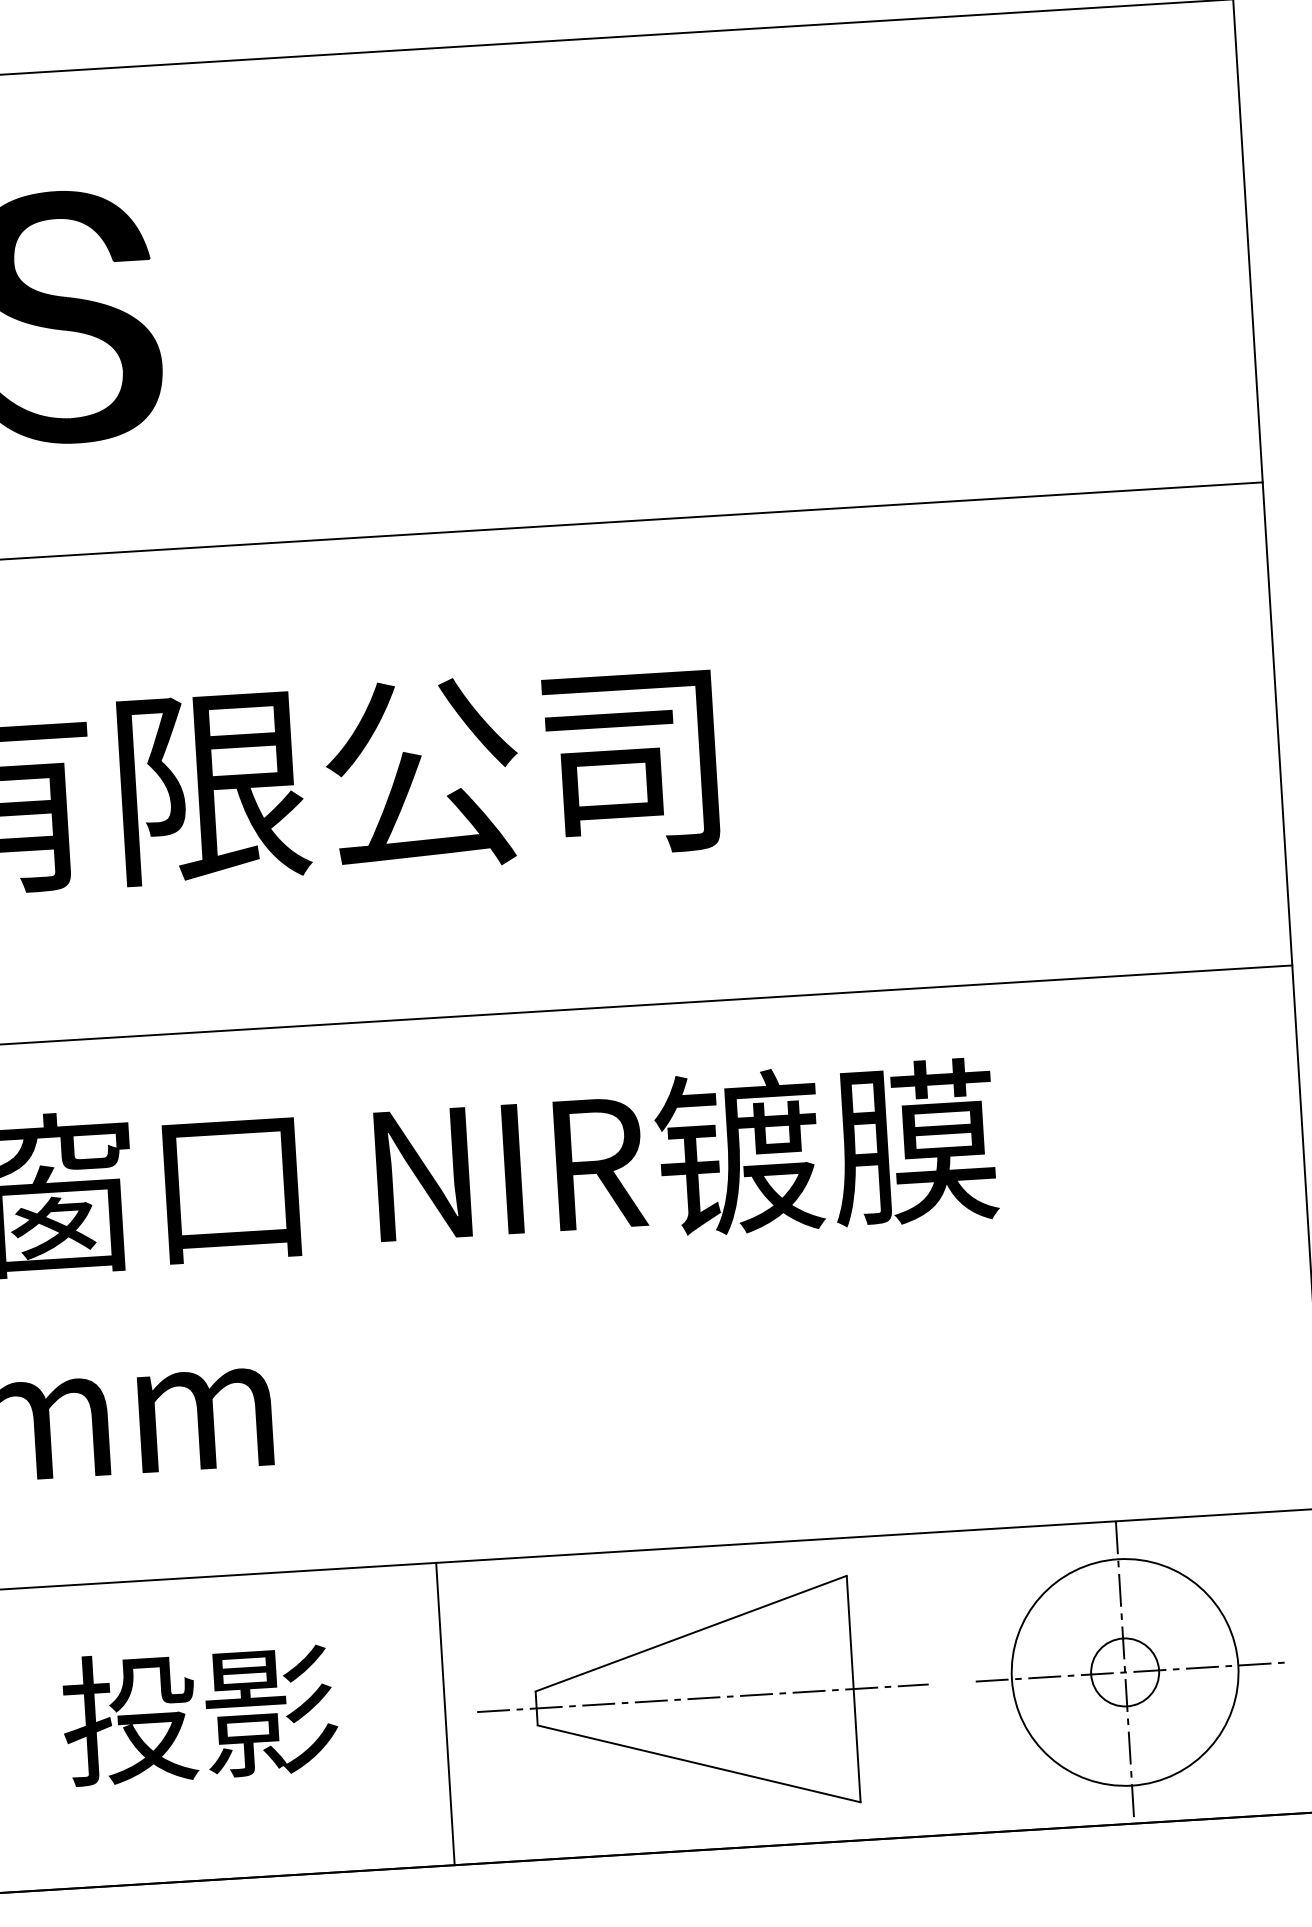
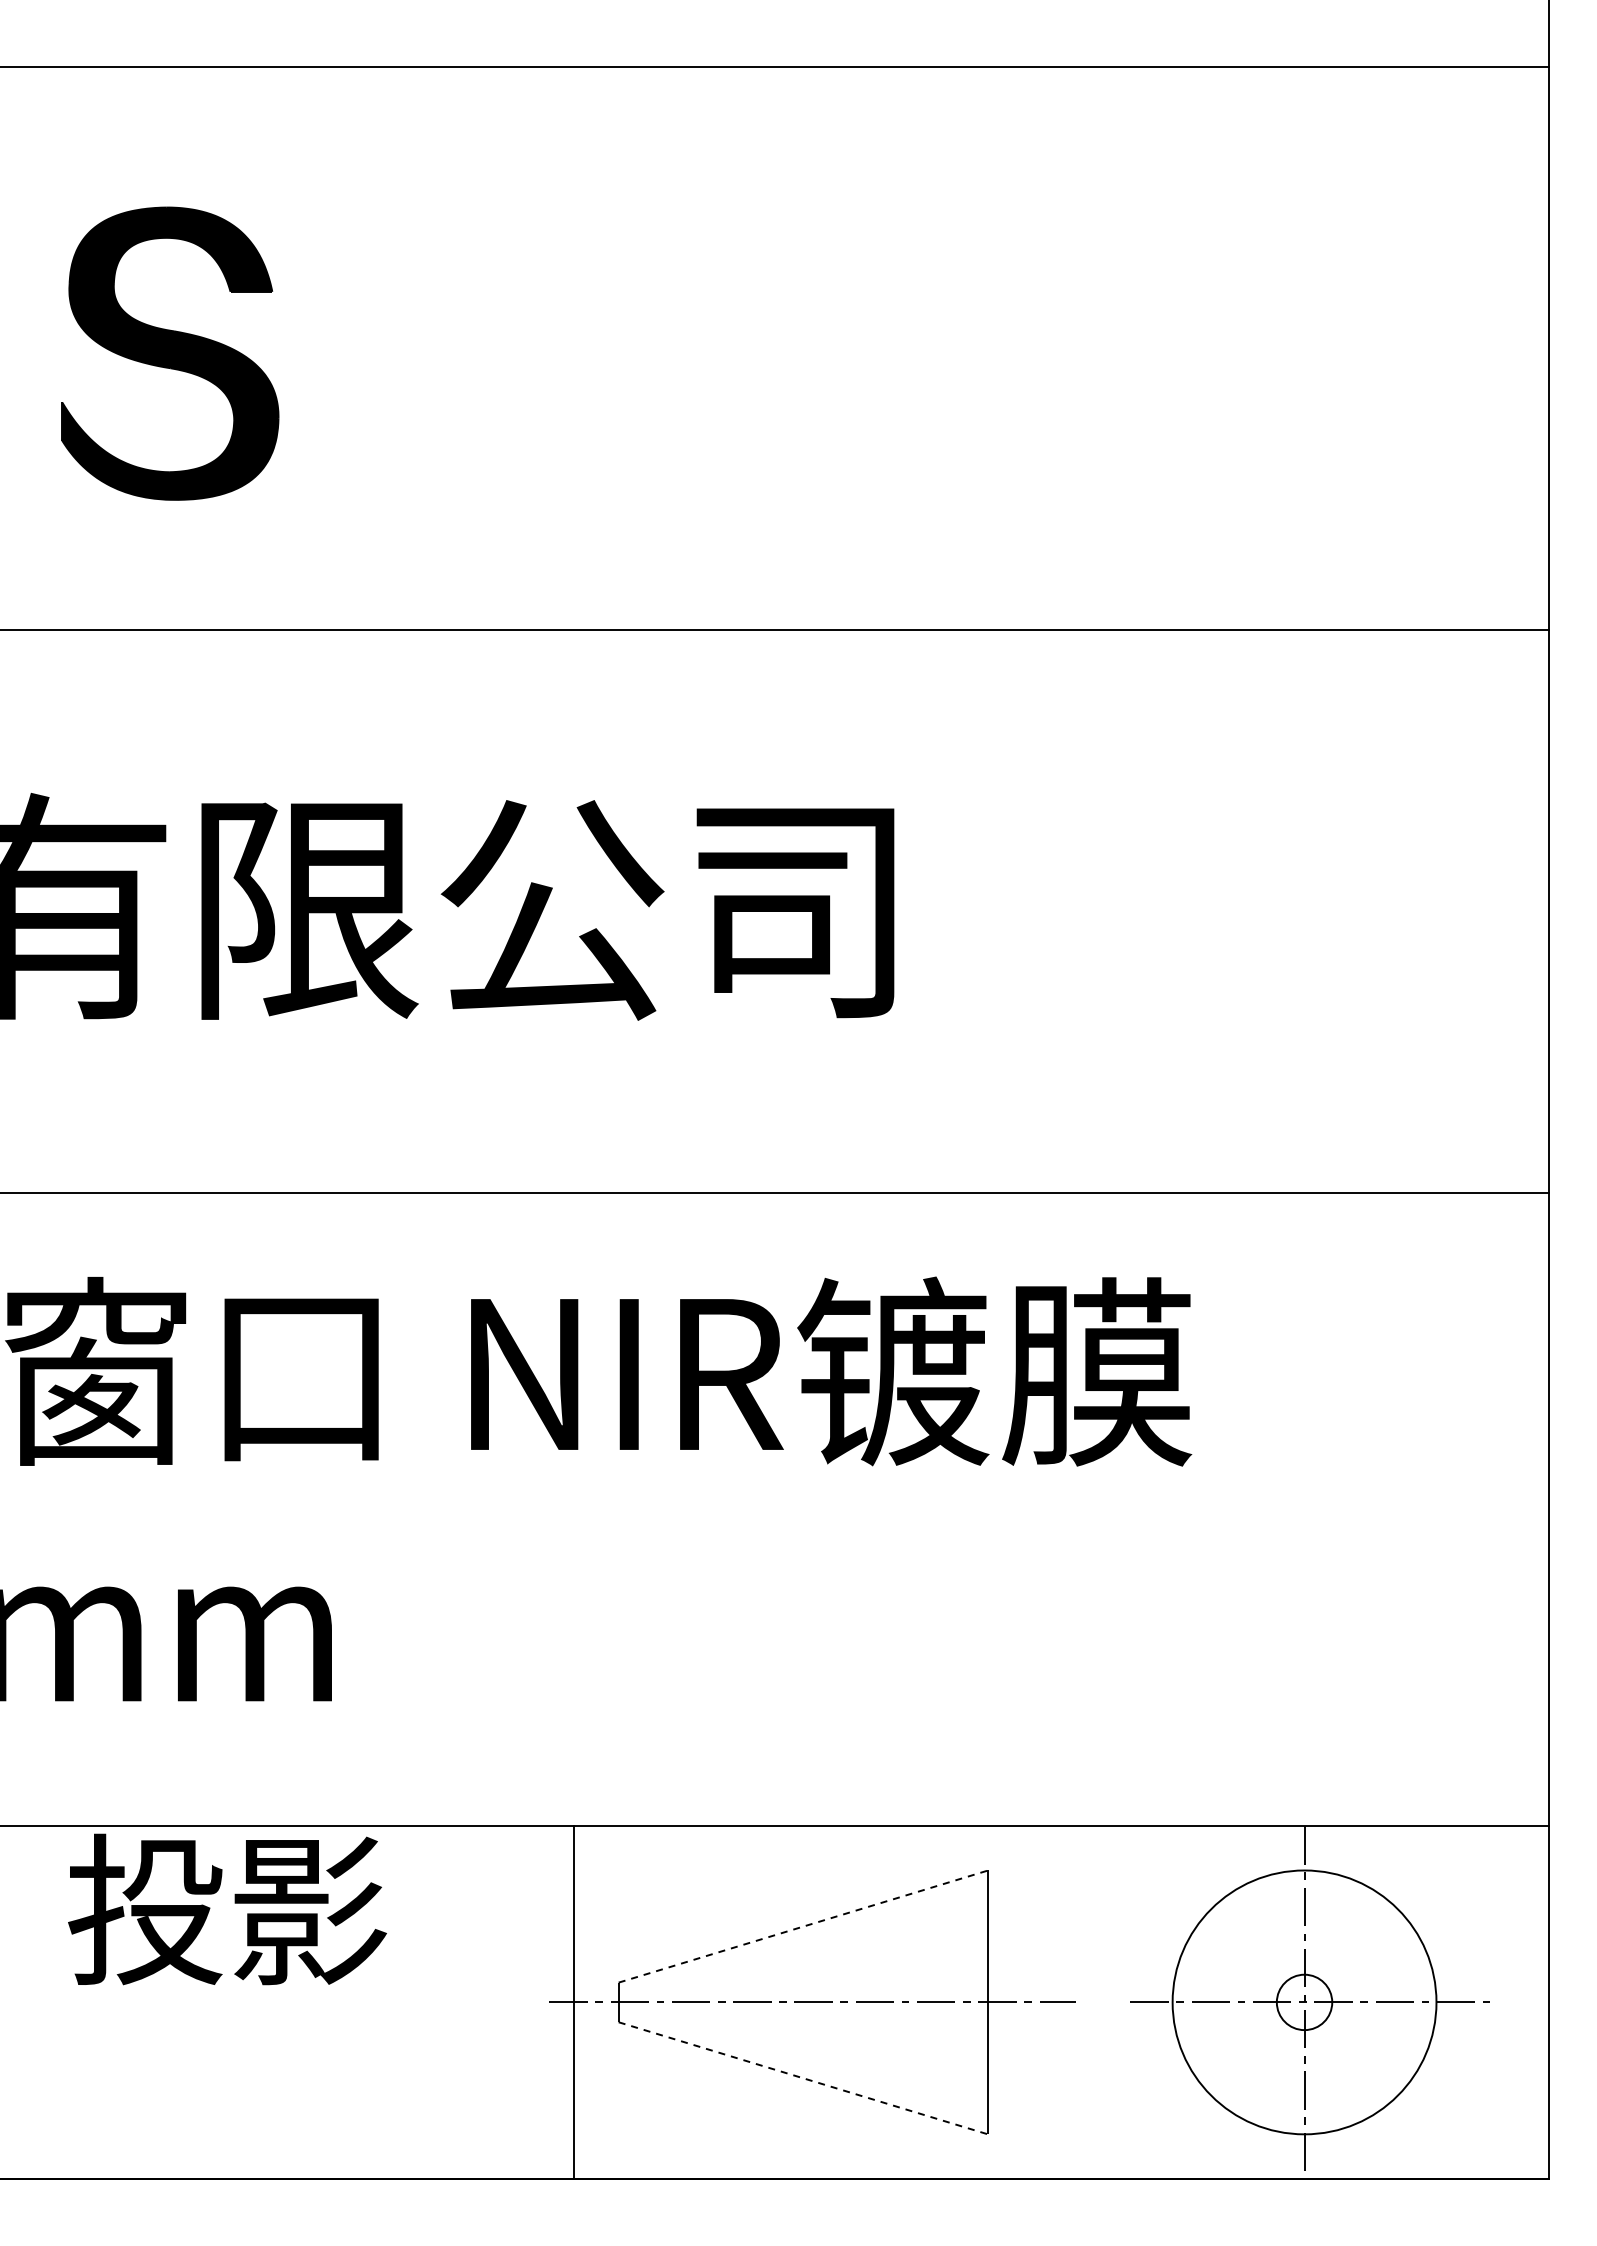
line: (691, 1633) -> (803, 1926), solid -> dashed
circle: (1125, 1671) -> (1304, 2001), size x0.7
text: (200, 1714) -> (227, 1909), moved
line: (445, 1714) -> (574, 2002), moved
line: (699, 1764) -> (803, 2078), solid -> dashed

